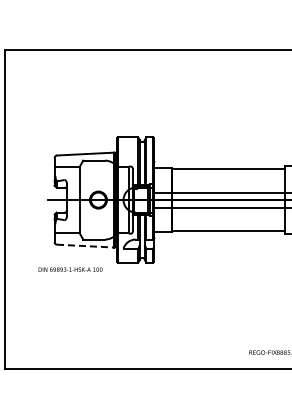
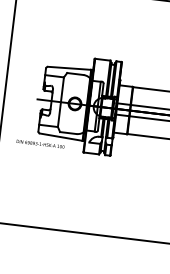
line: (85, 246) -> (61, 137), dashed -> solid
text: (70, 269) -> (40, 144), moved

